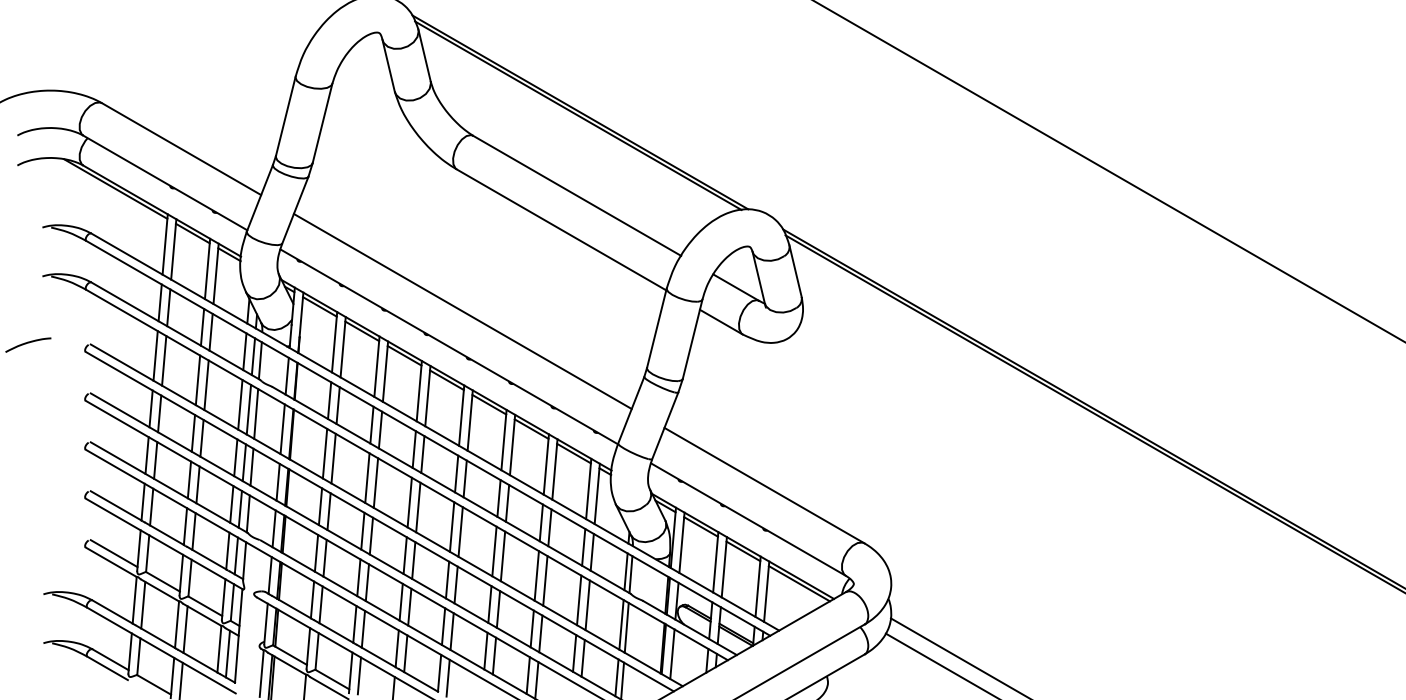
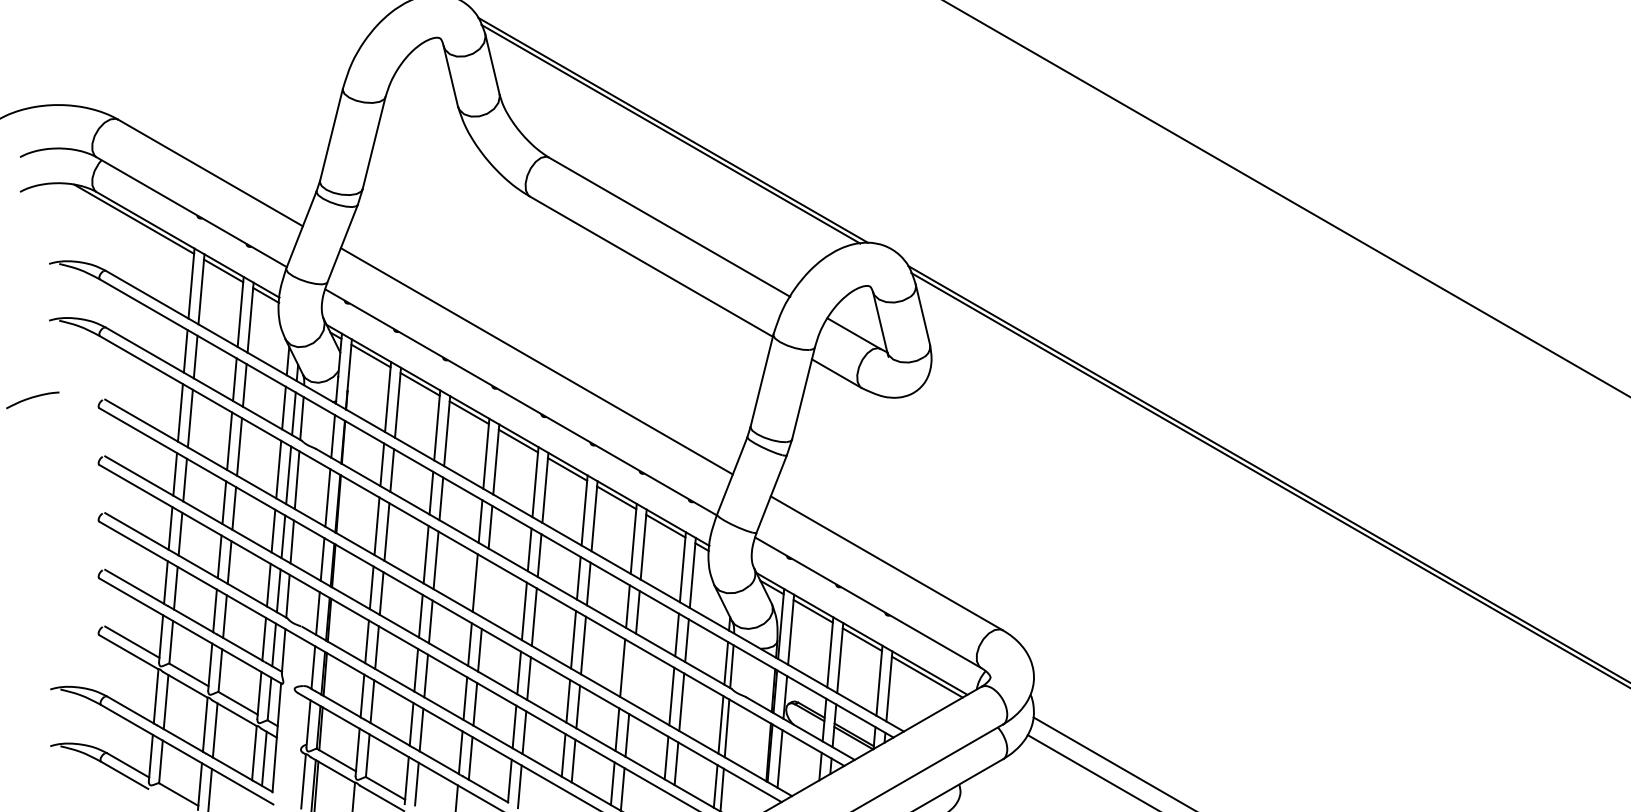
line: (418, 507) -> (485, 588), removed
line: (545, 580) -> (632, 673), removed

